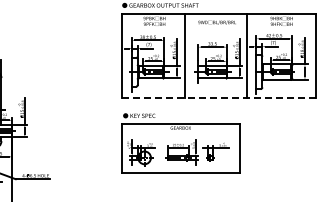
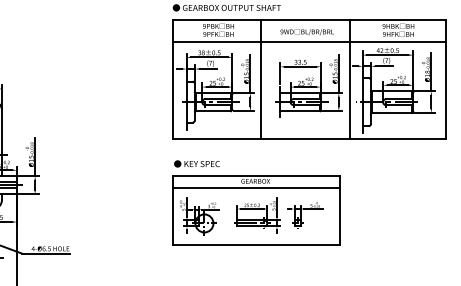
line: (218, 29) -> (308, 41), added
line: (218, 97) -> (308, 138), dashed -> solid
line: (181, 132) -> (256, 187), added

